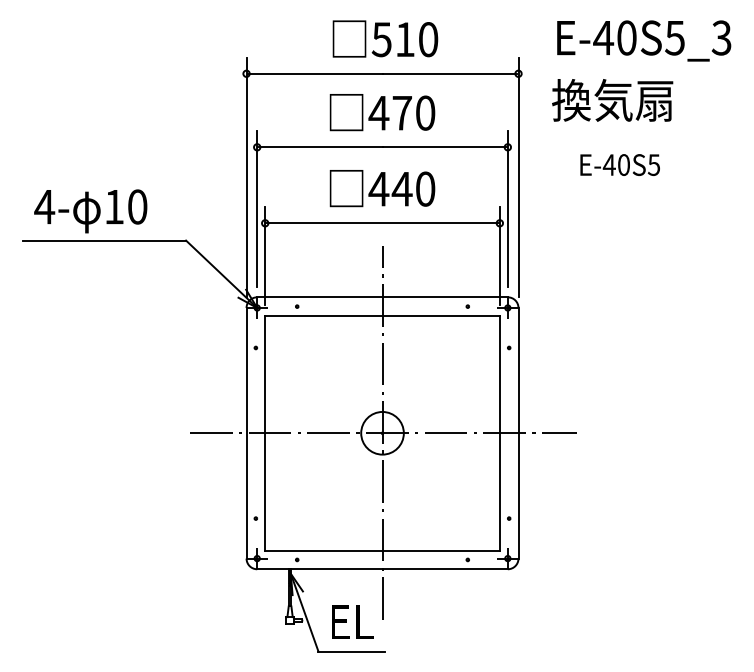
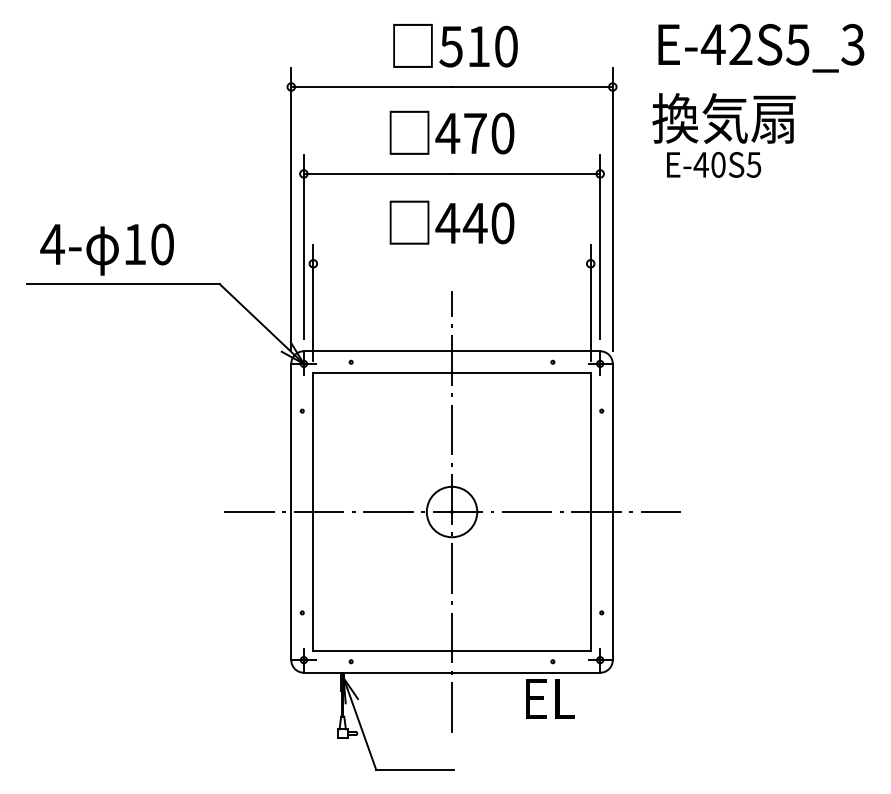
text: (626, 37) -> (740, 44), E-40S5_3 -> E-42S5_3
text: (620, 164) -> (714, 164), moved
line: (382, 223) -> (451, 263), removed
text: (352, 621) -> (550, 698), moved

